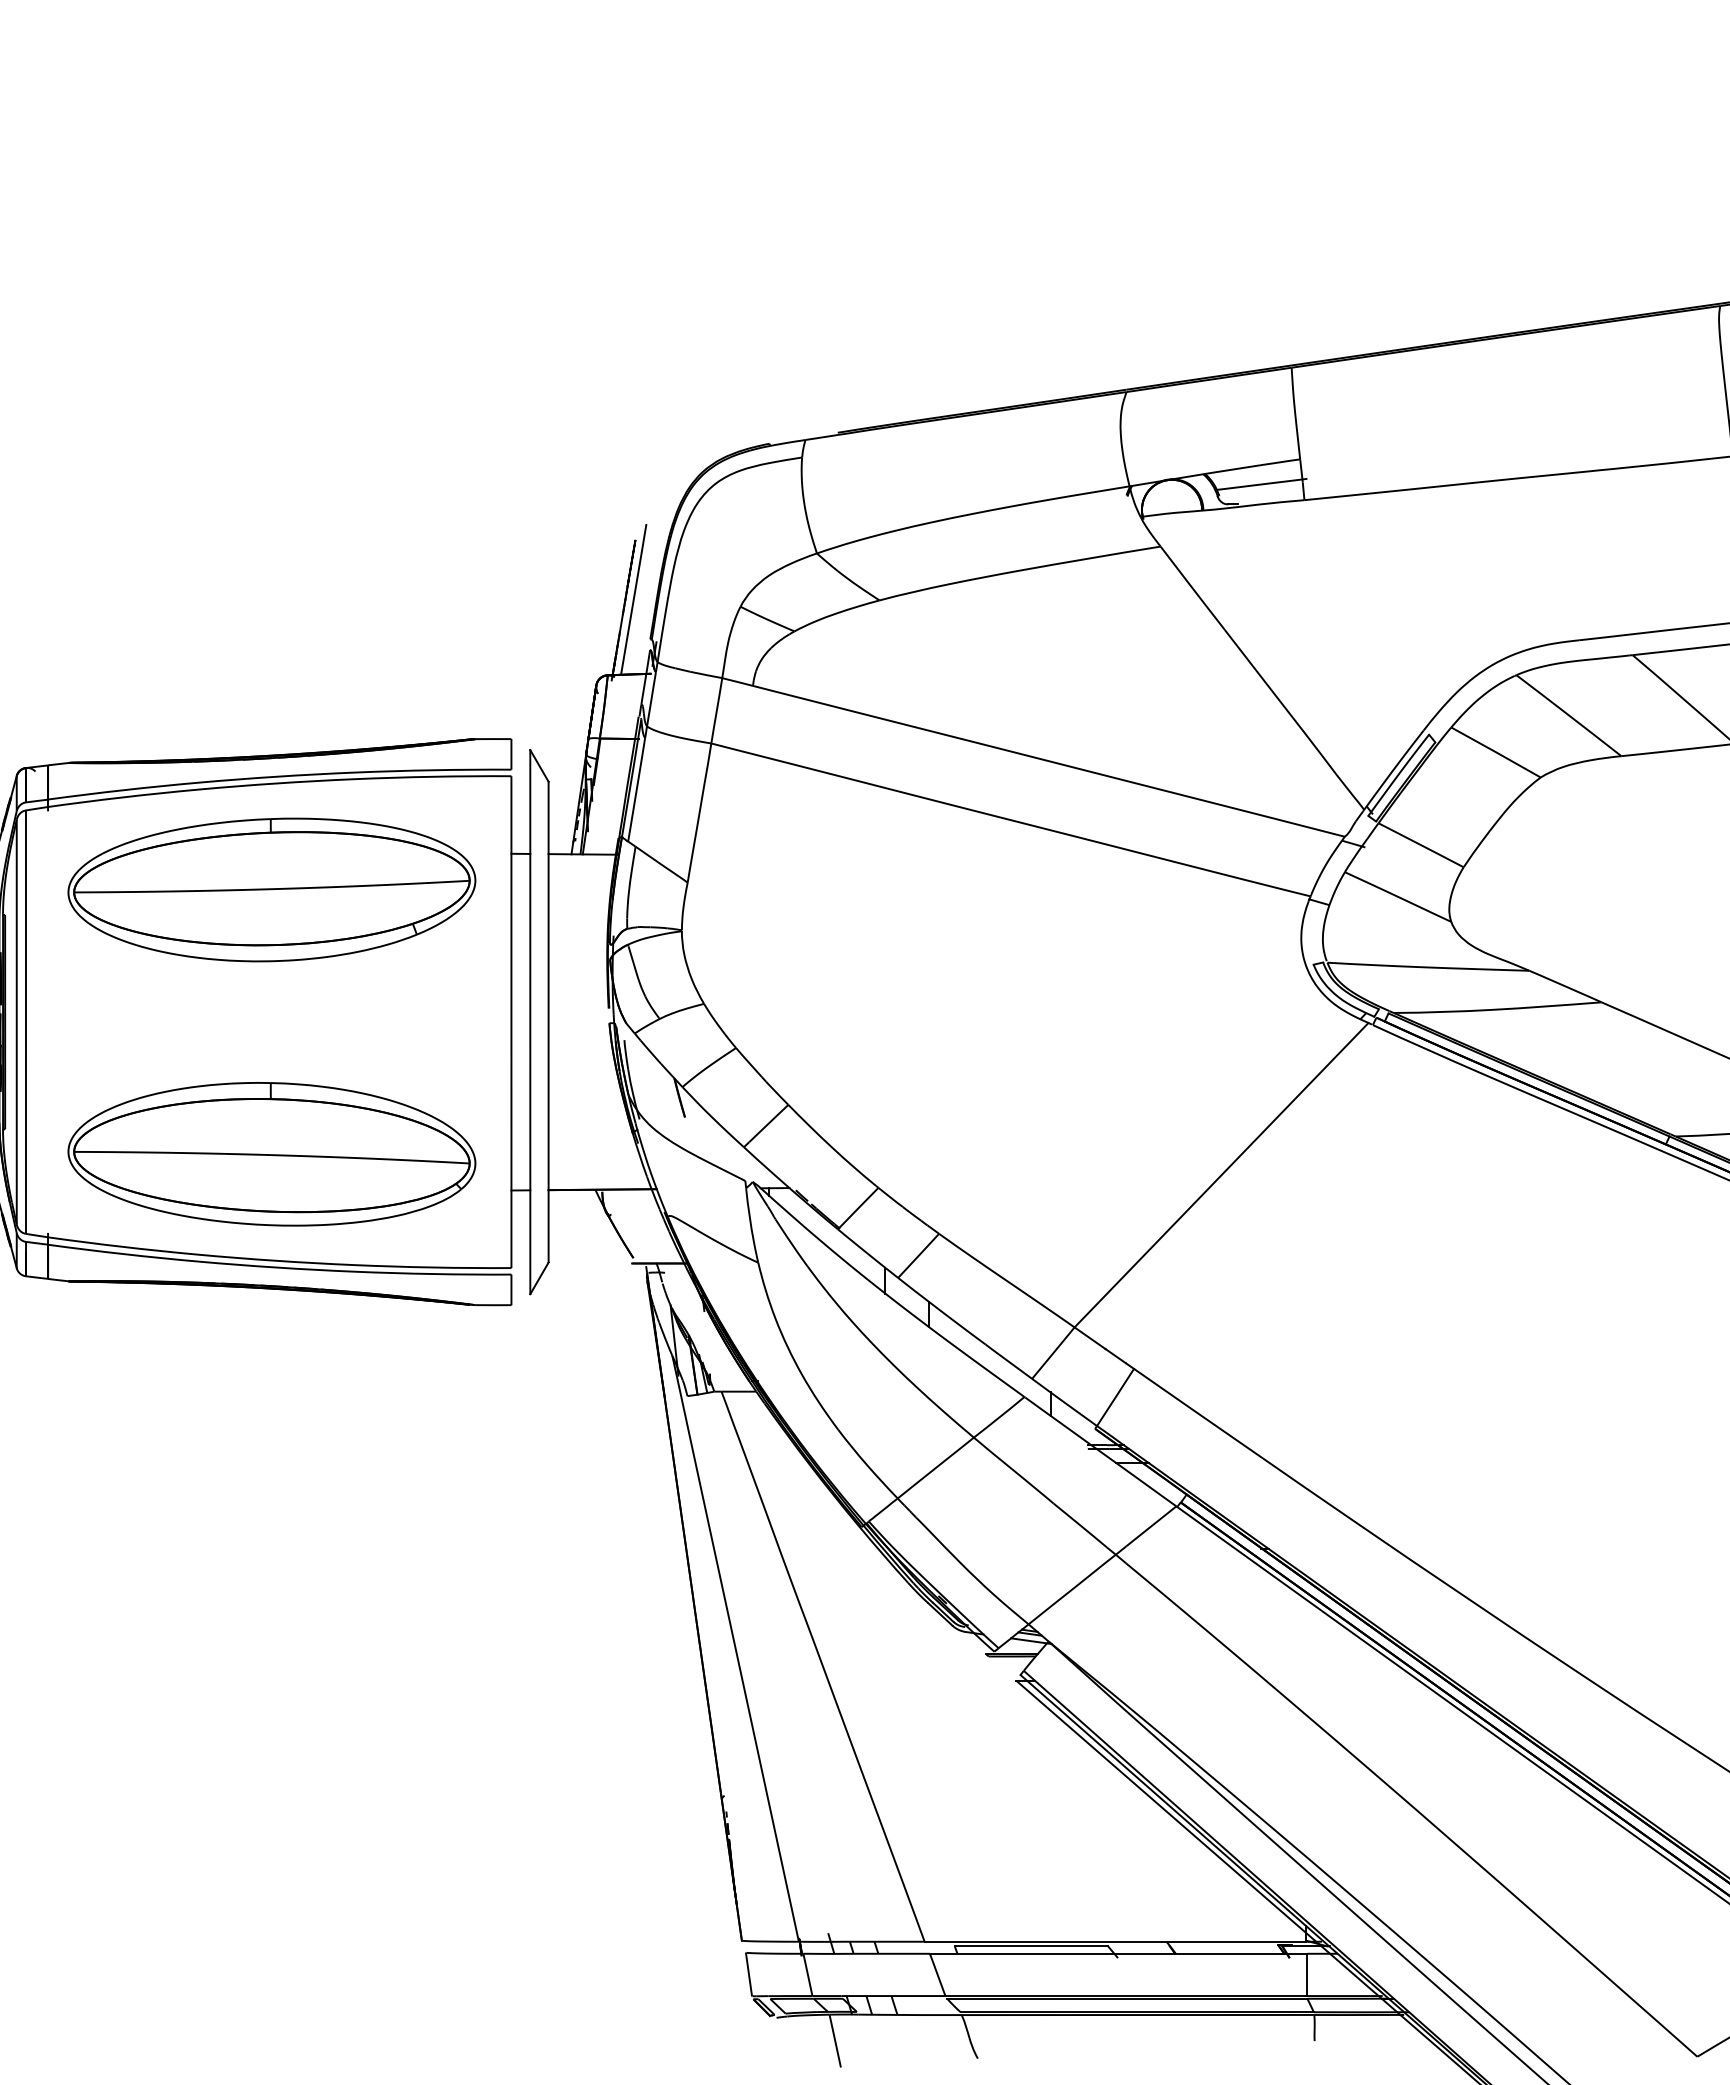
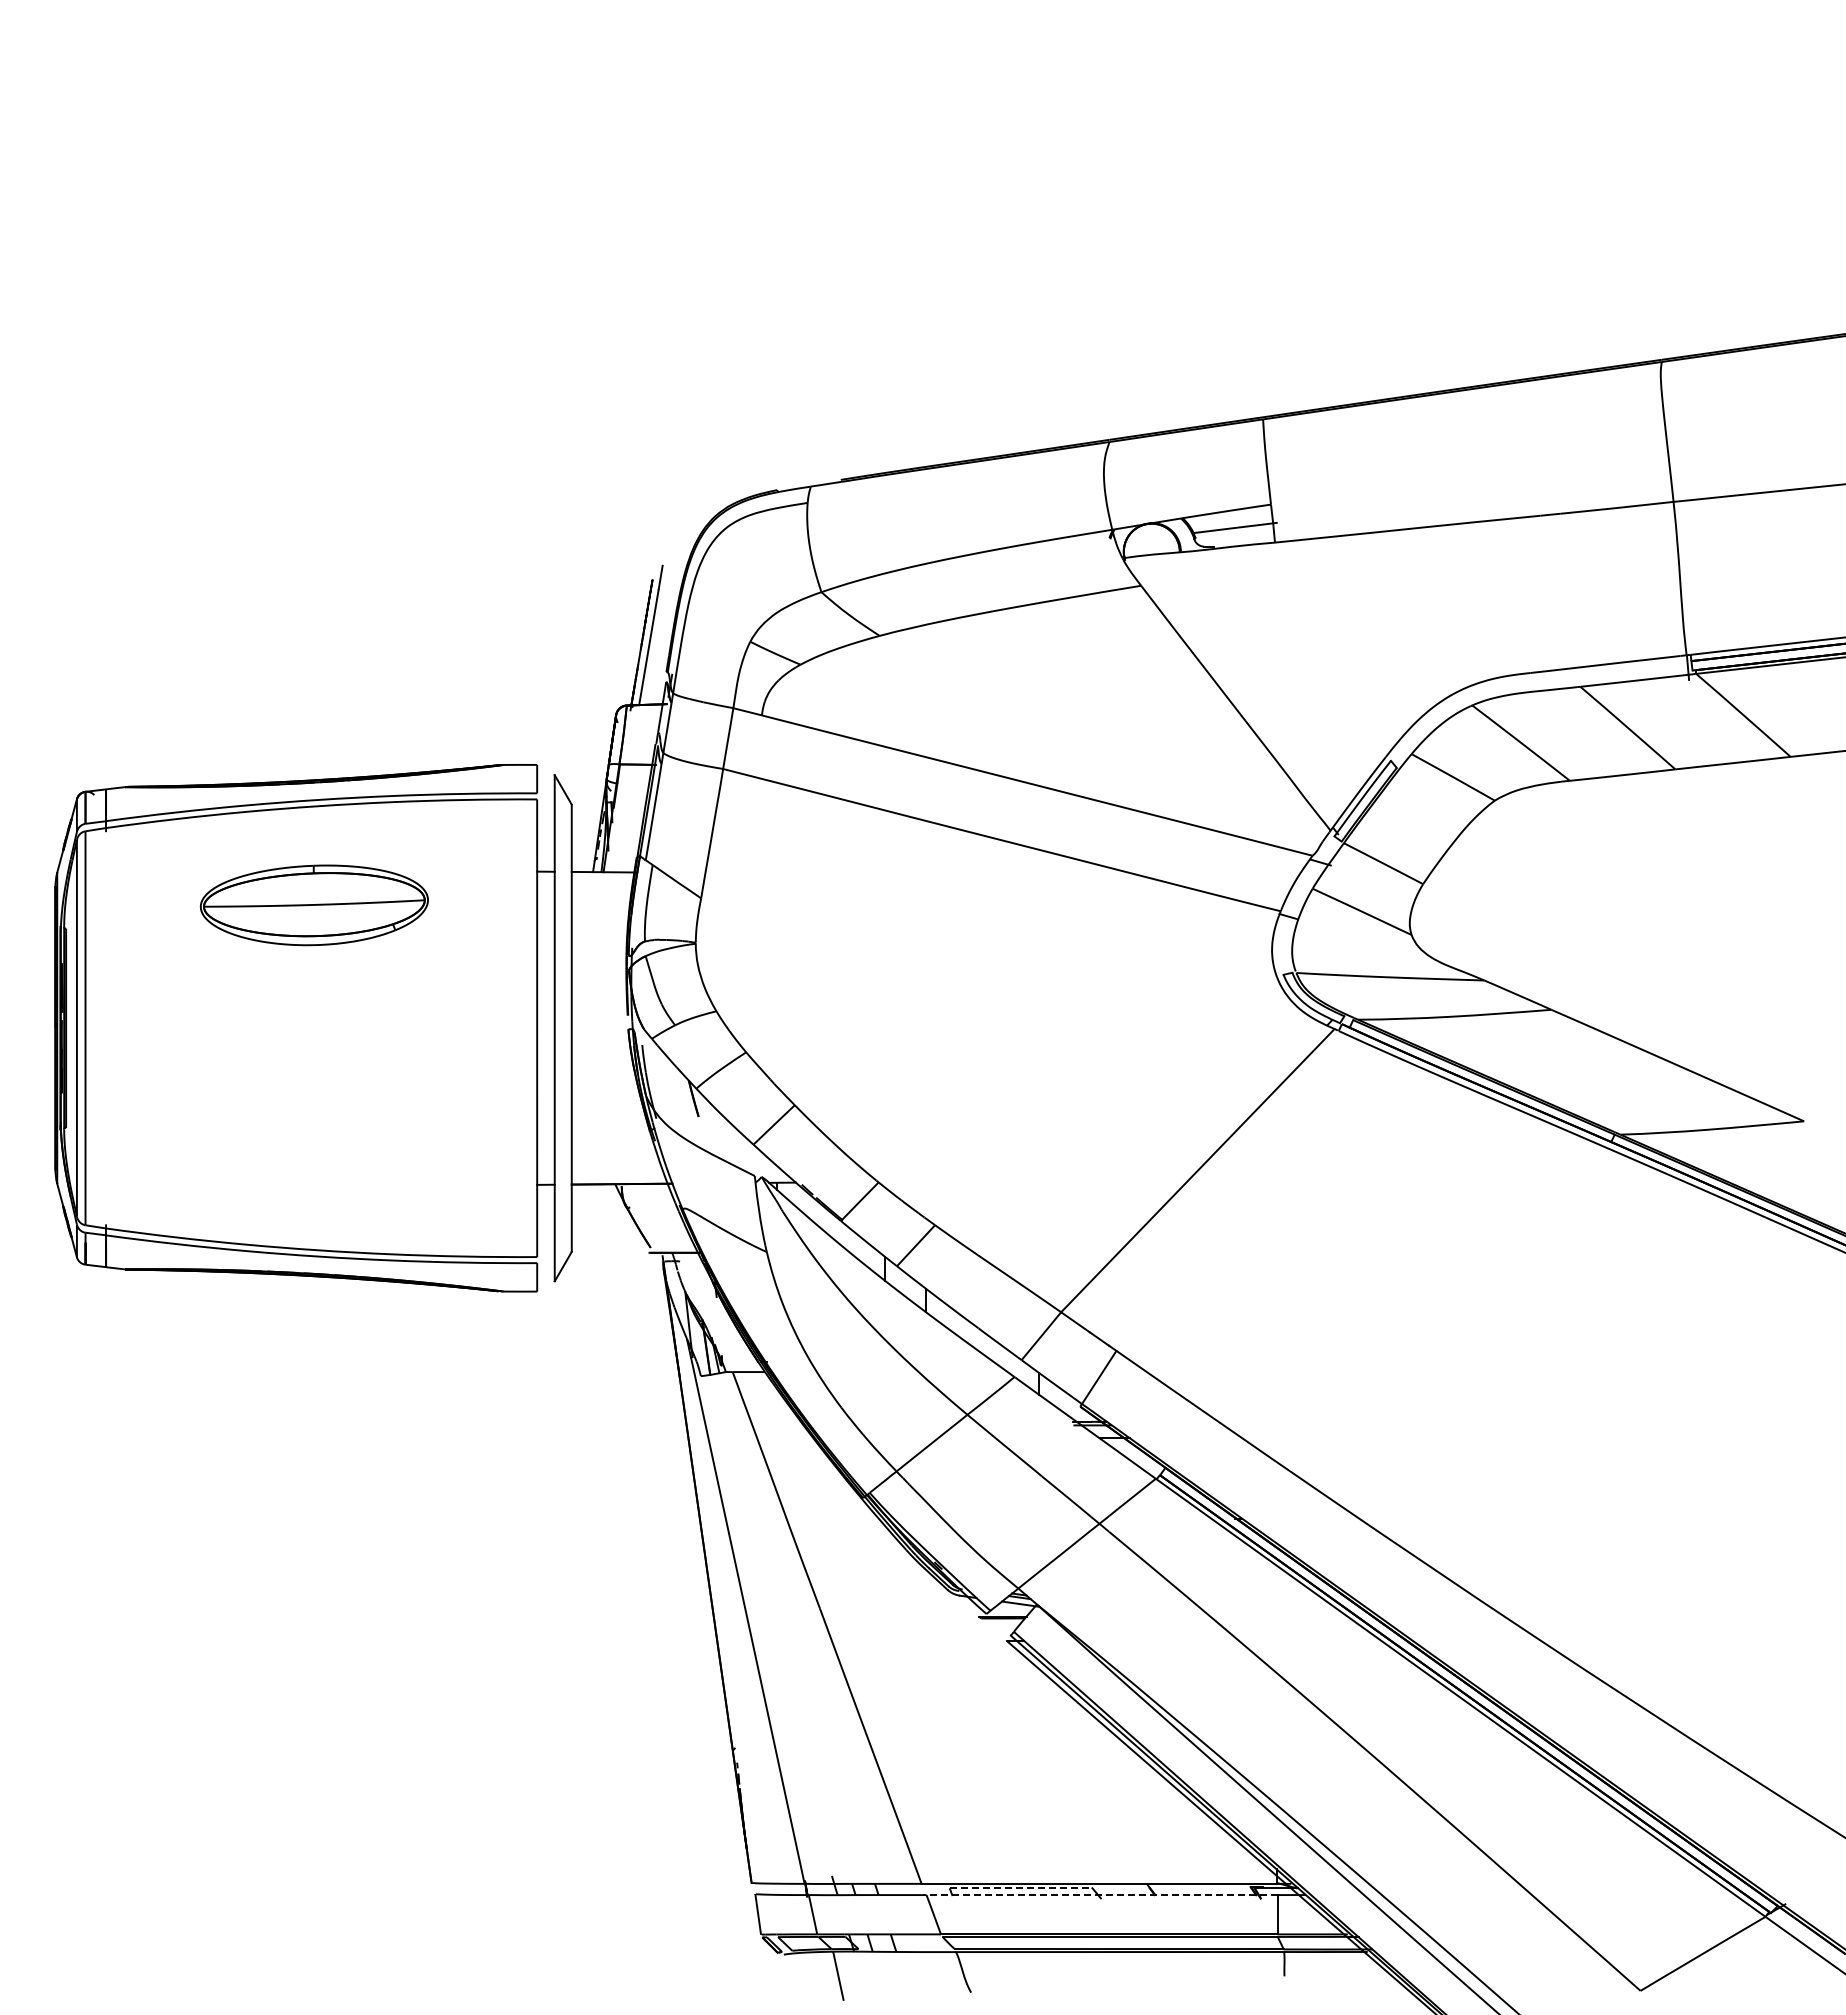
part: (272, 890) -> (314, 905), size x0.6
part: (272, 1153) -> (314, 1150), removed
line: (1031, 1946) -> (1021, 1888), solid -> dashed
line: (1119, 1954) -> (1102, 1895), solid -> dashed

